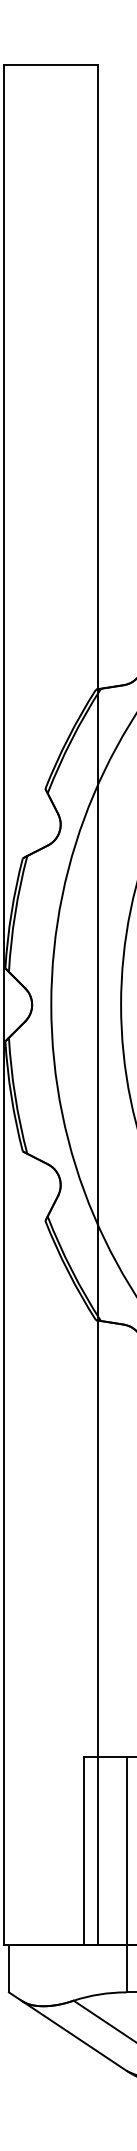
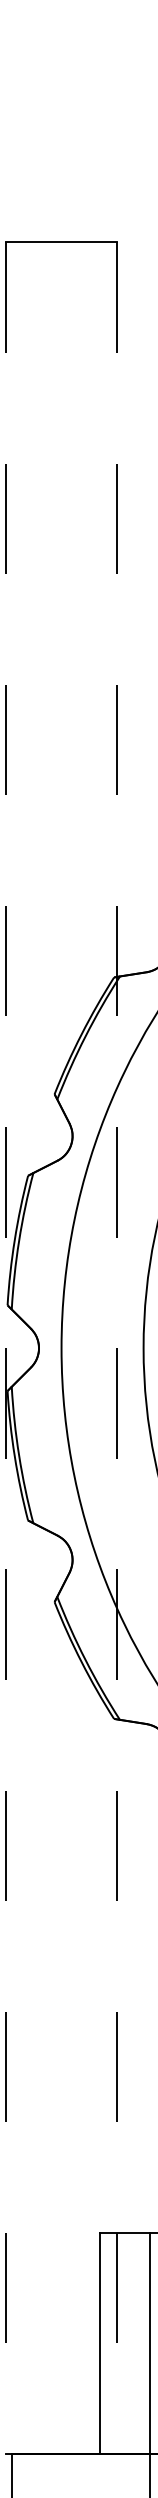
line: (4, 1005) -> (6, 1348), solid -> dashed
line: (98, 1005) -> (117, 1348), solid -> dashed

